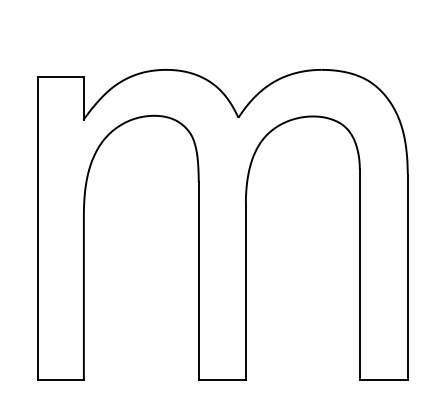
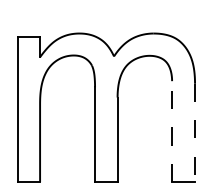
line: (360, 274) -> (172, 131), solid -> dashed
line: (408, 278) -> (195, 133), solid -> dashed

